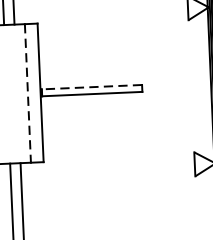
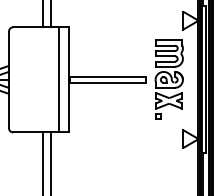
part: (172, 86) -> (168, 79), added
line: (91, 87) -> (107, 77), dashed -> solid
line: (27, 92) -> (58, 79), dashed -> solid

